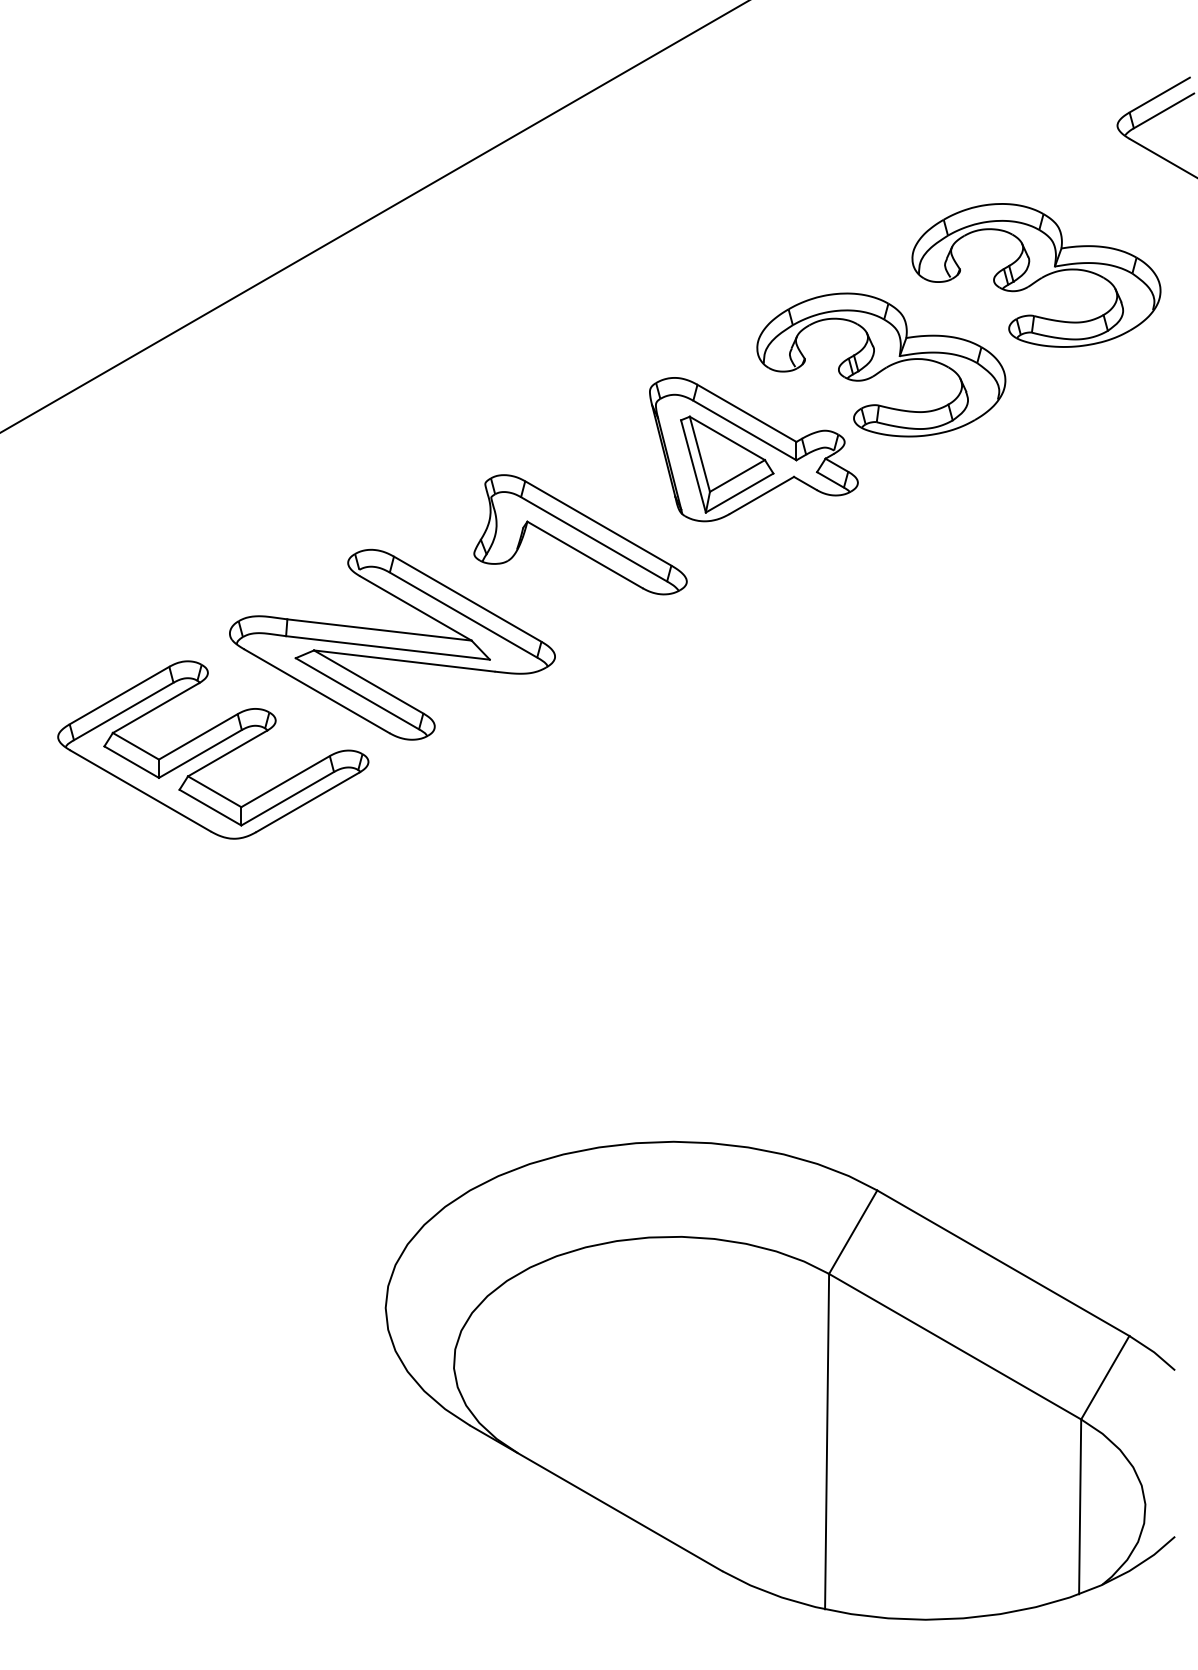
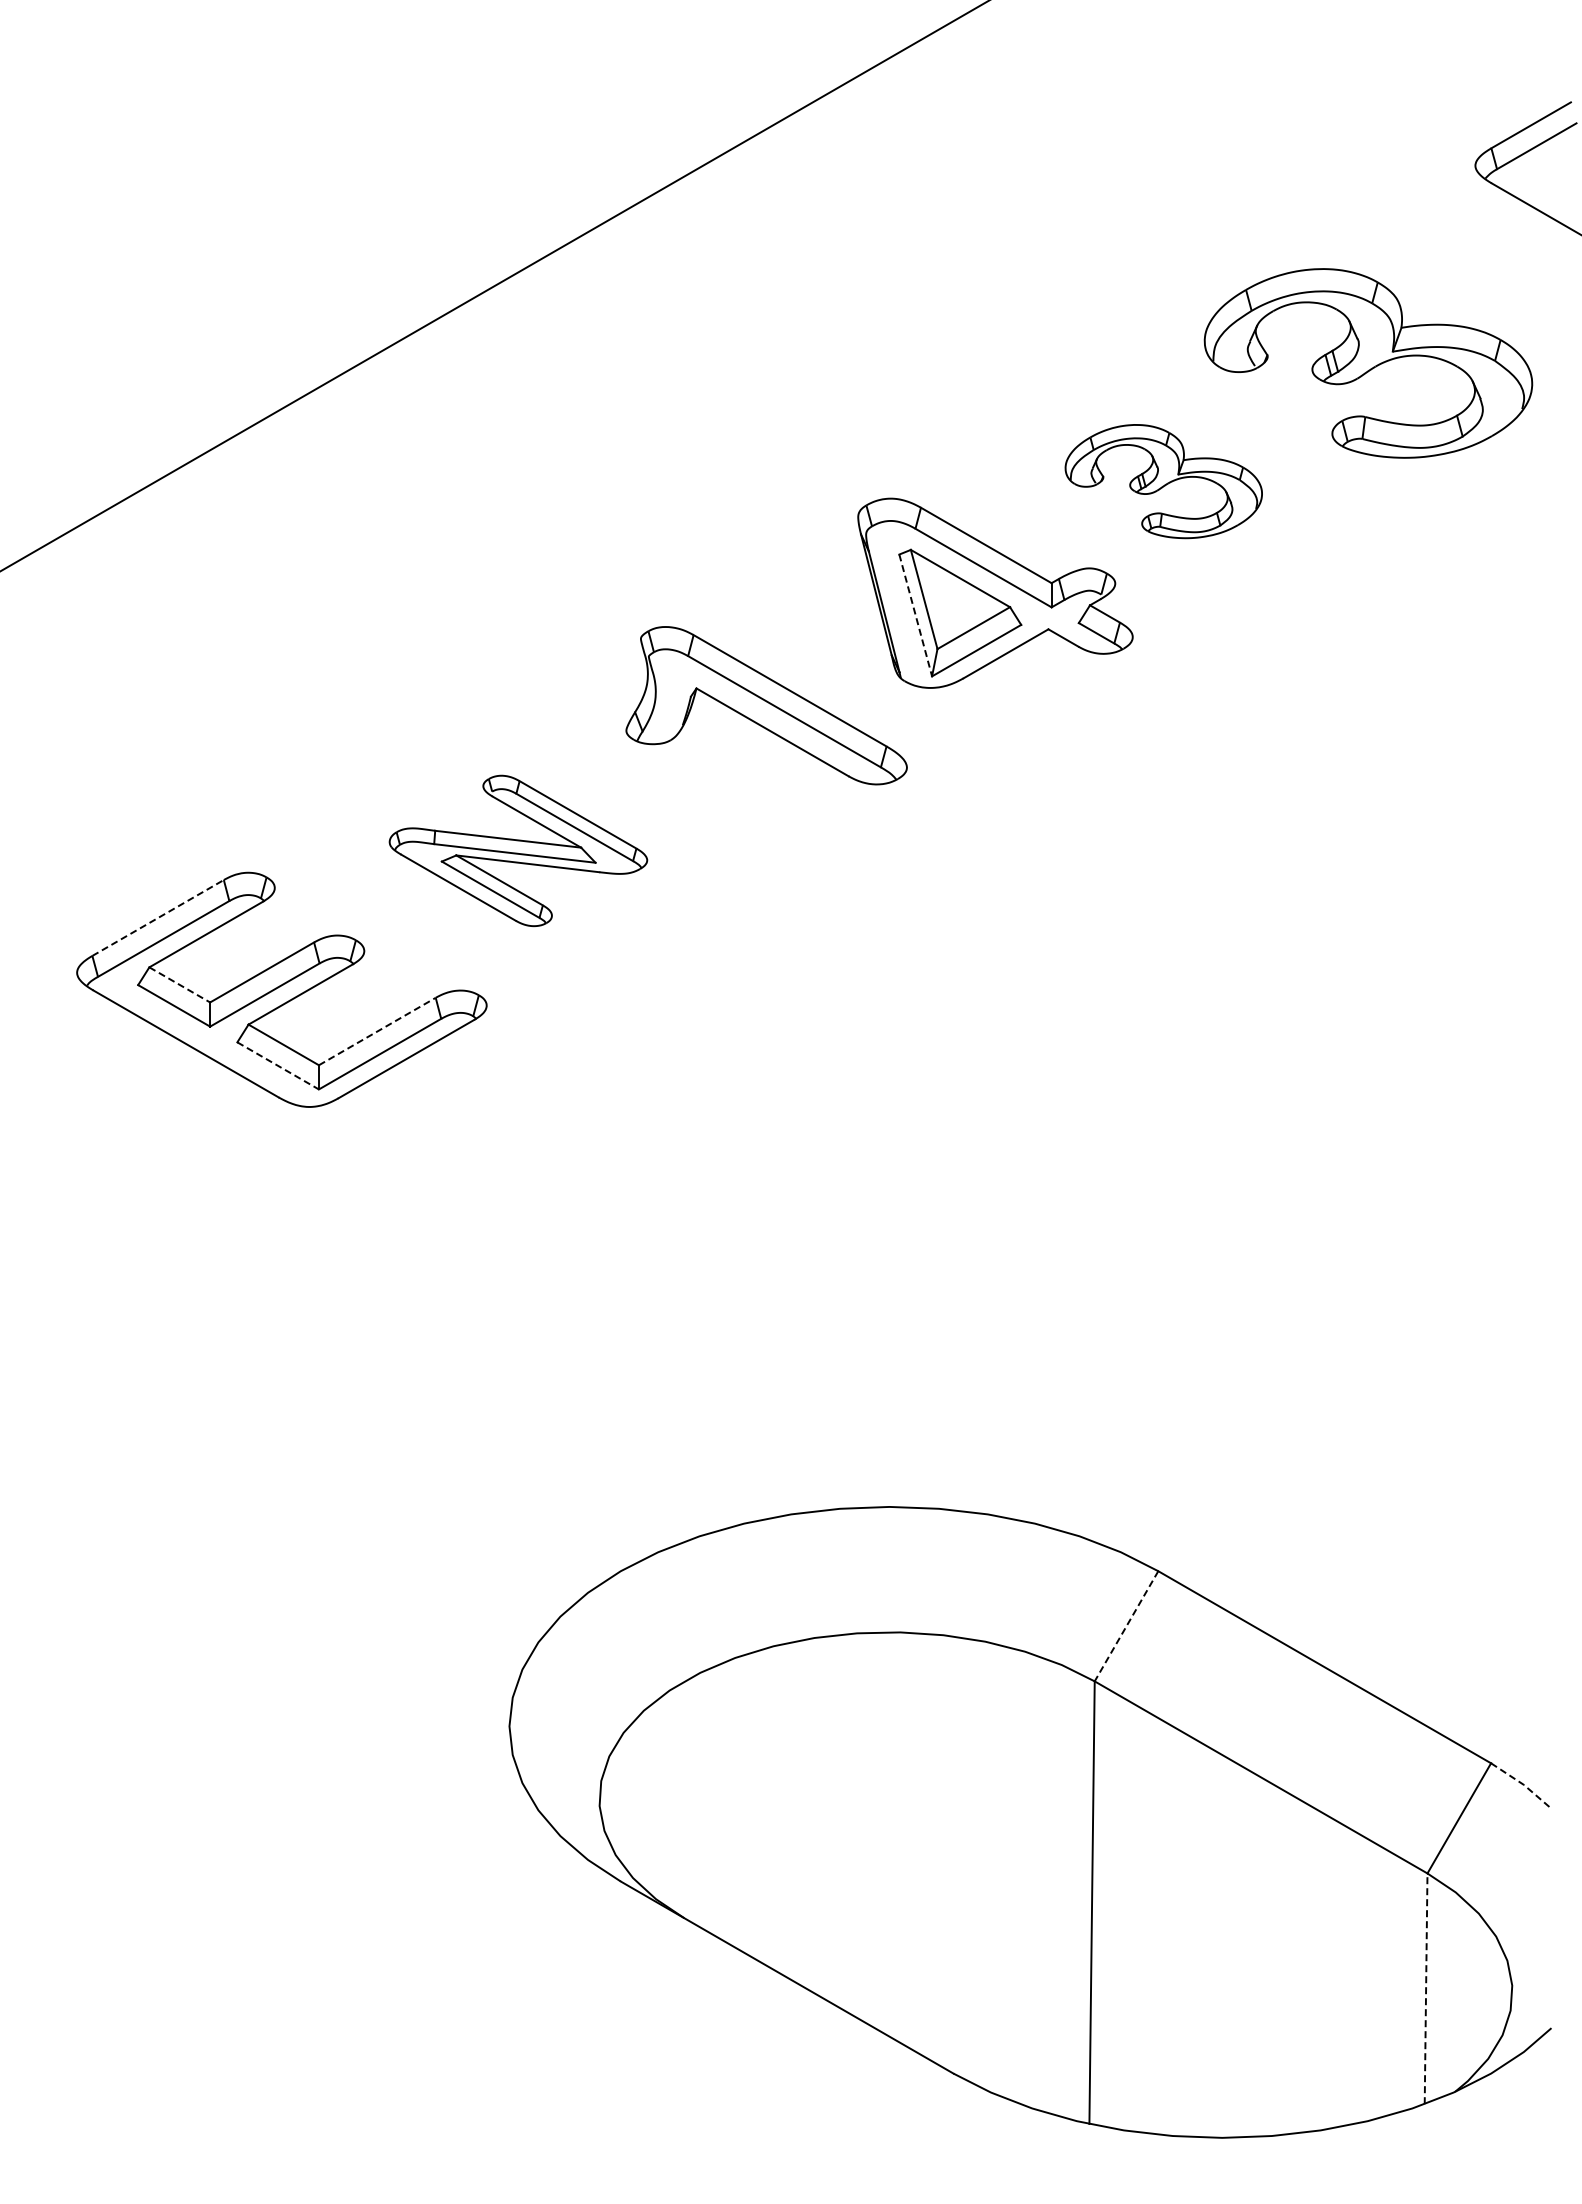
part: (881, 364) -> (1163, 481), size x0.6
line: (693, 466) -> (915, 615), solid -> dashed
part: (392, 644) -> (518, 850), size x0.6
line: (119, 695) -> (158, 917), solid -> dashed
line: (136, 746) -> (180, 985), solid -> dashed
line: (285, 781) -> (377, 1031), solid -> dashed
line: (210, 808) -> (278, 1066), solid -> dashed
line: (853, 1232) -> (1126, 1626), solid -> dashed
line: (1153, 1352) -> (1523, 1784), solid -> dashed
line: (1080, 1506) -> (1426, 1988), solid -> dashed

